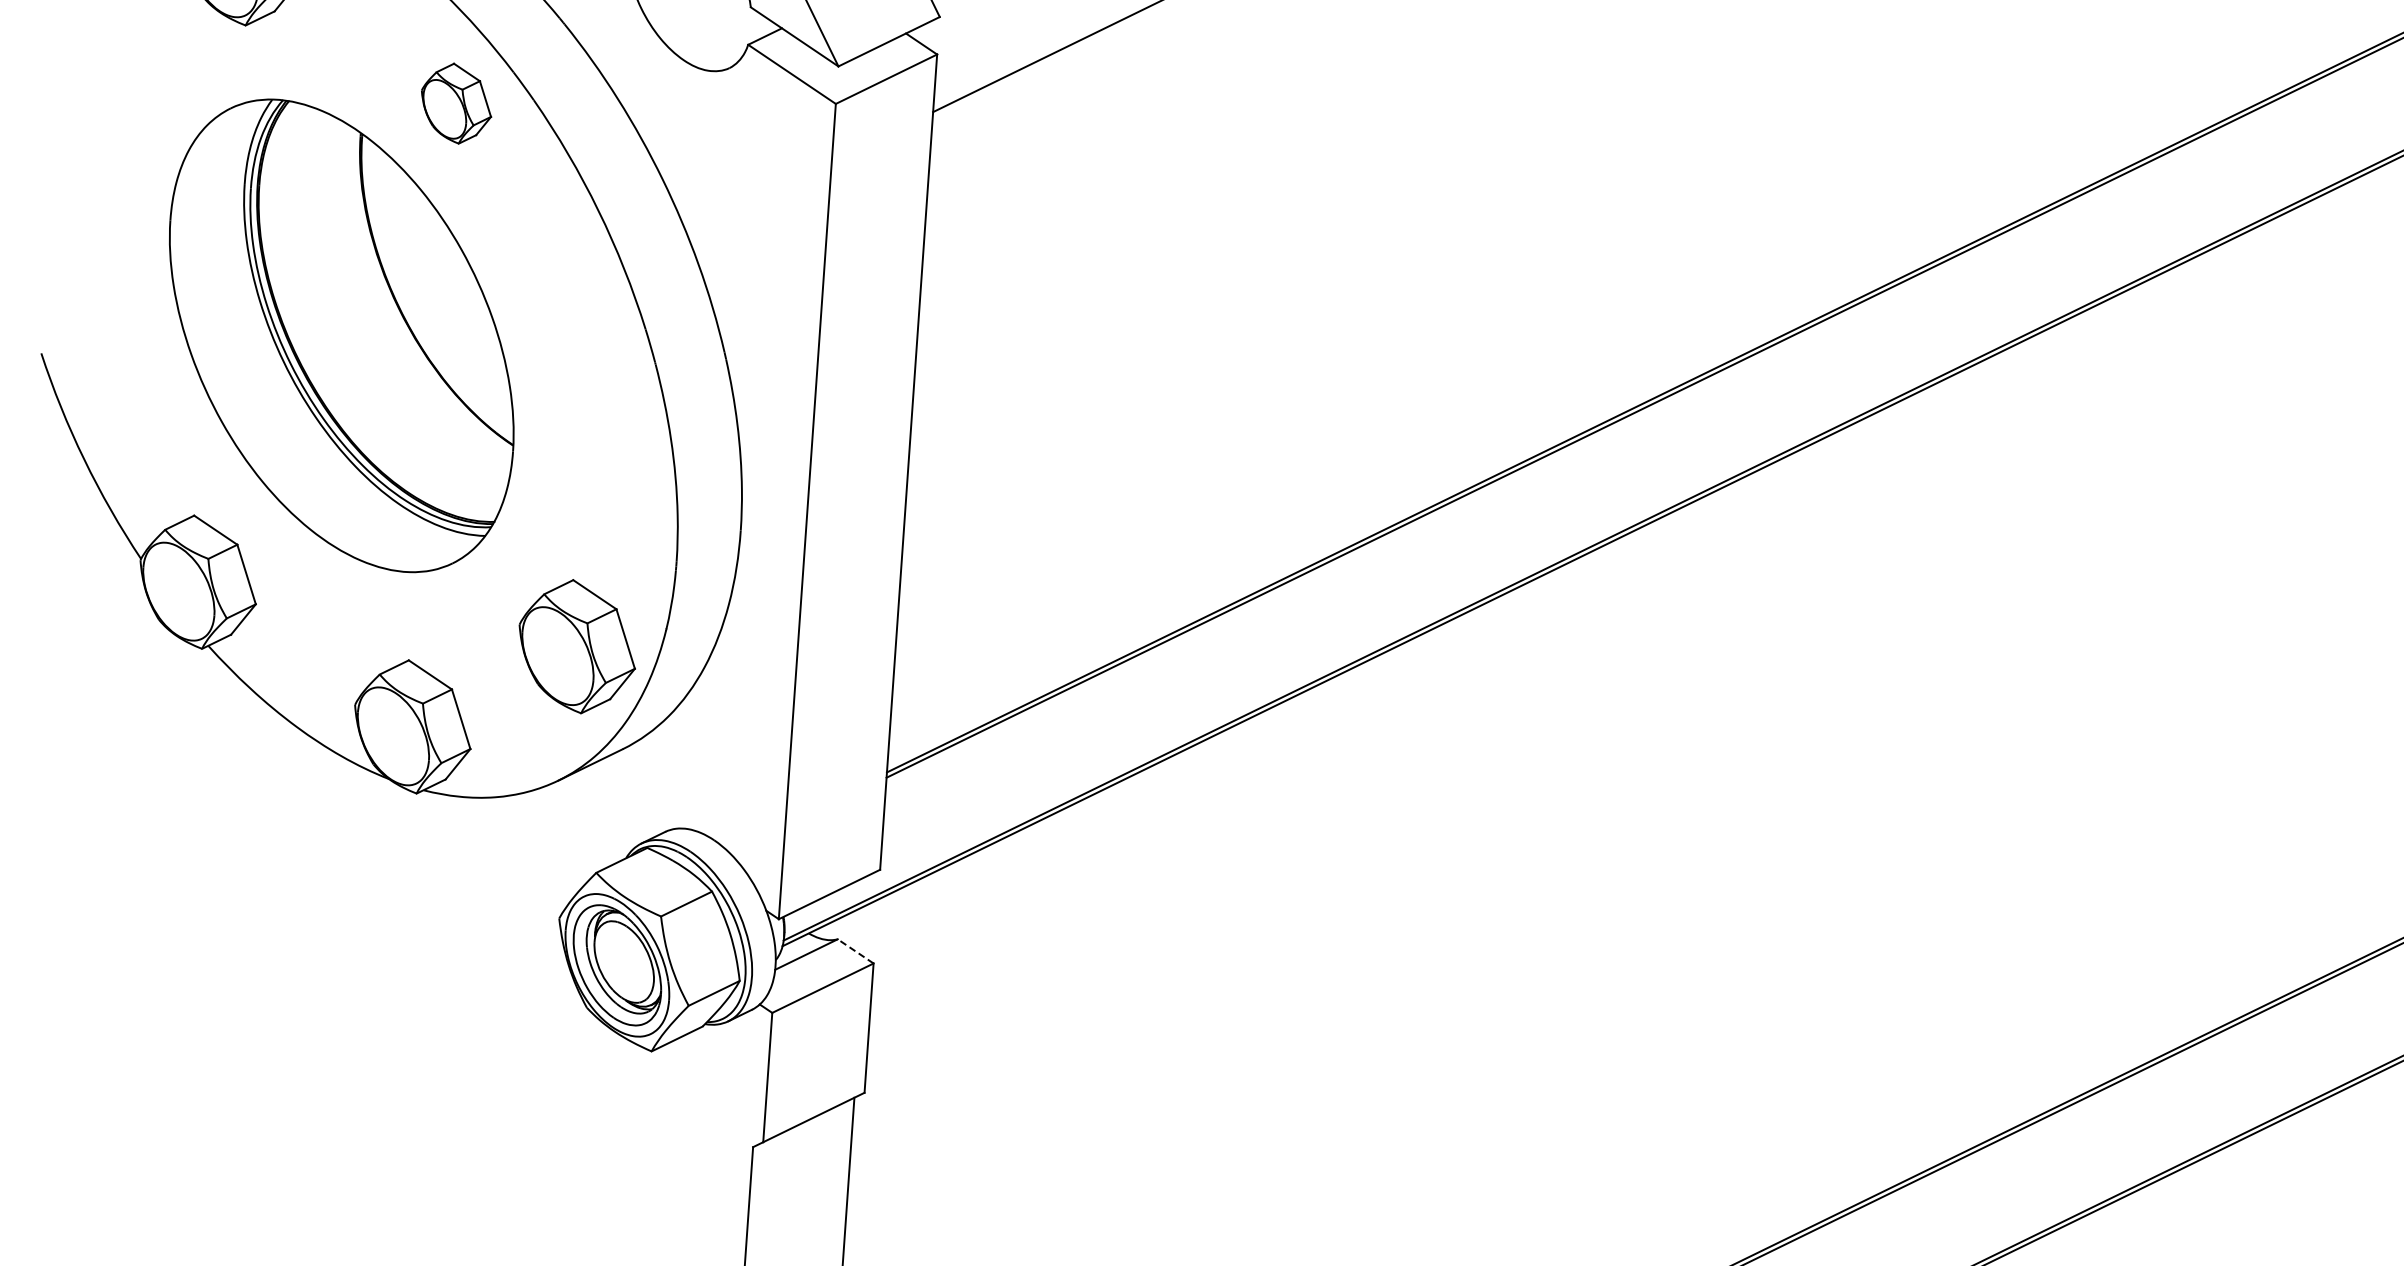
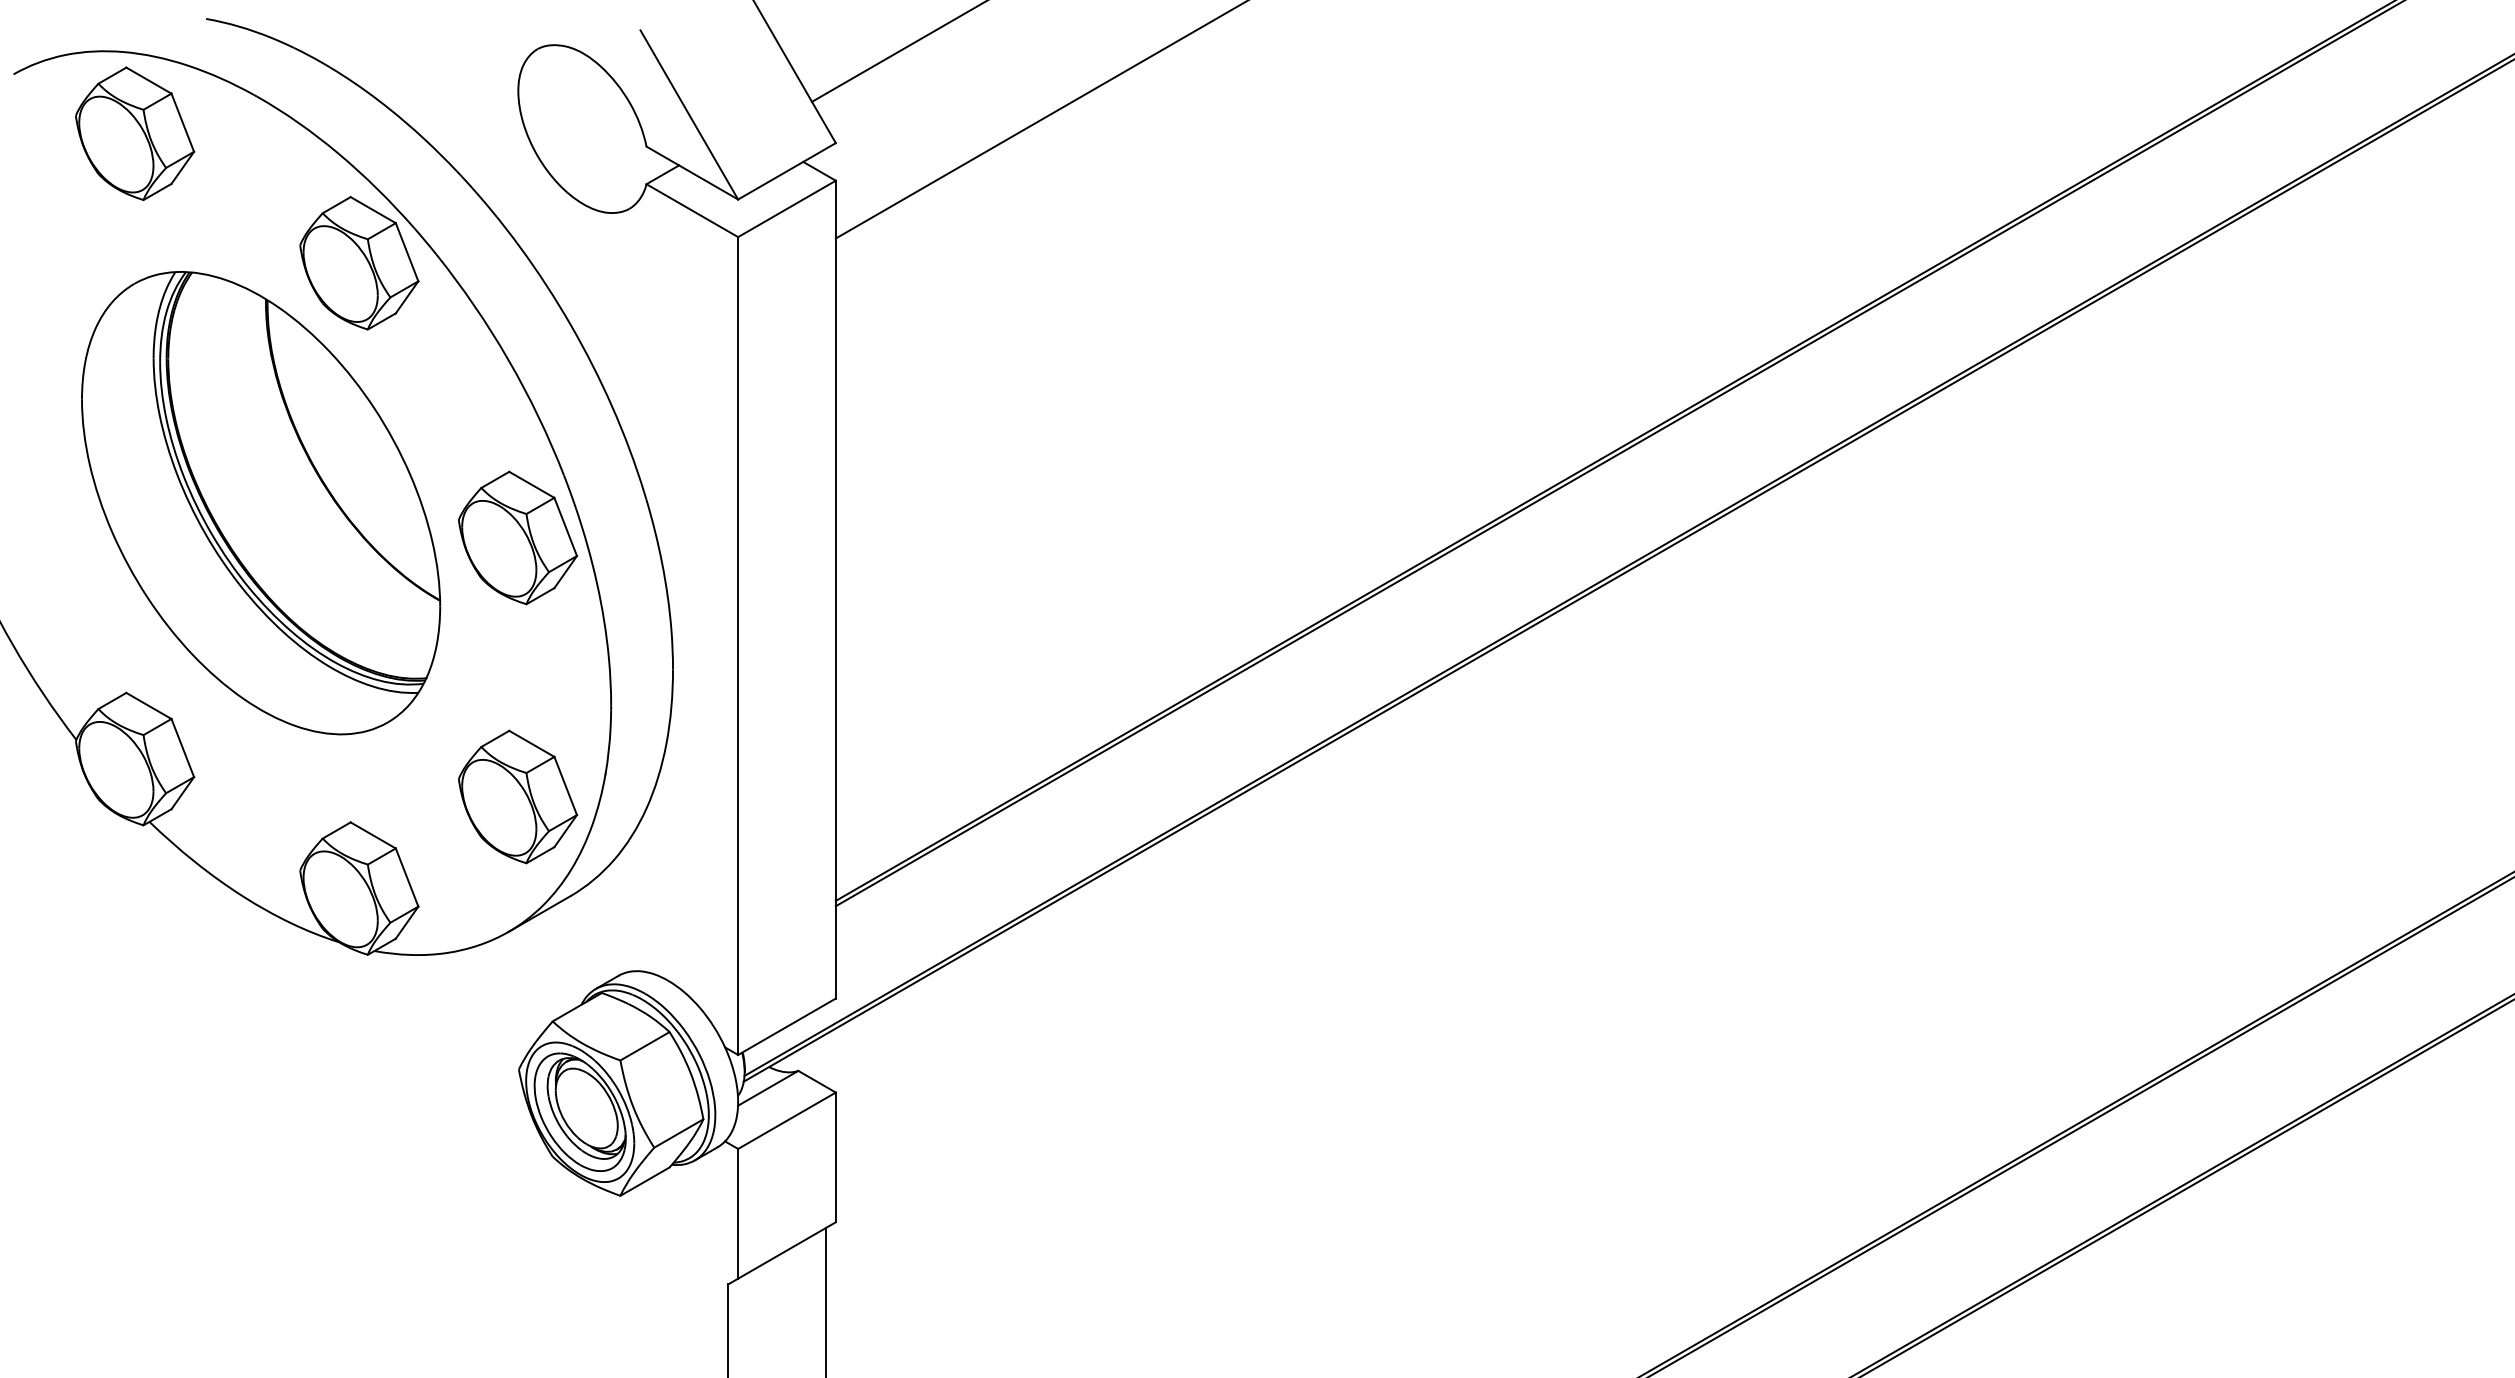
part: (456, 103) -> (359, 263), size x1.67
part: (595, 388) -> (518, 537), added
line: (856, 951) -> (817, 1081), dashed -> solid

